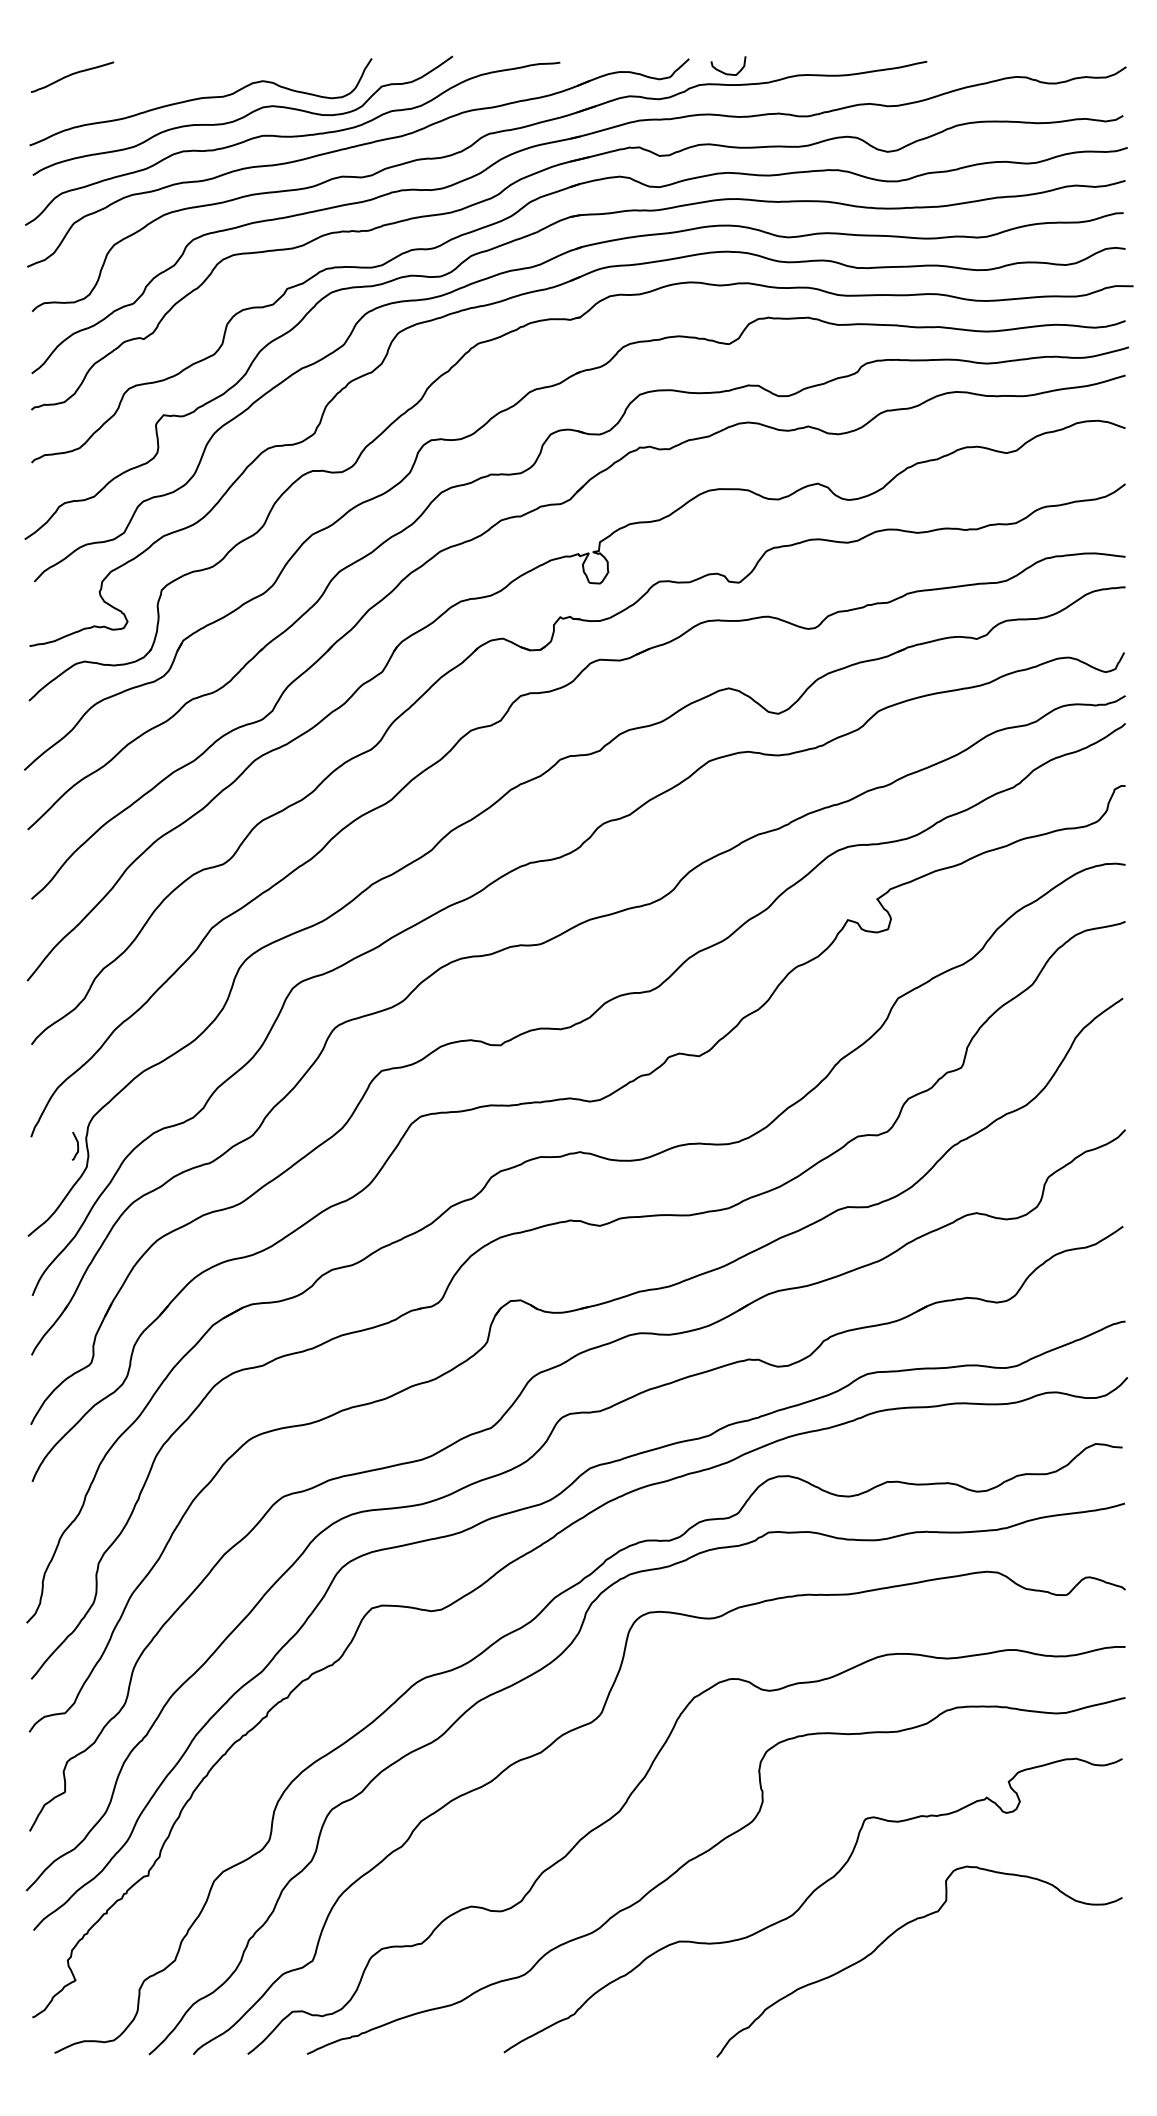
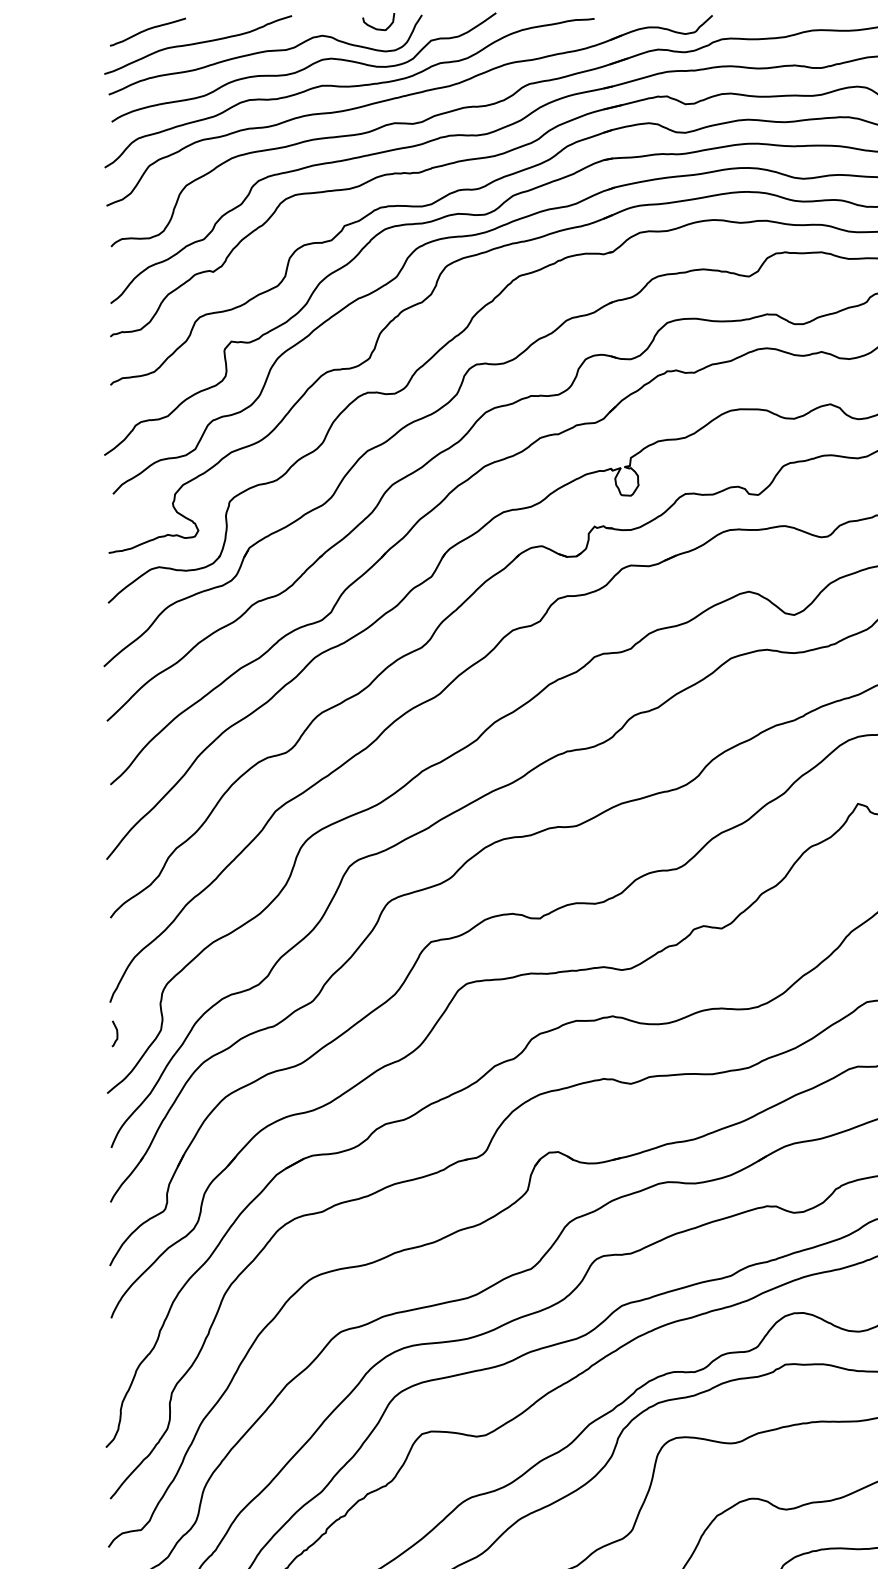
curve: (725, 72) -> (375, 27), moved
curve: (126, 90) -> (197, 44), added
curve: (77, 1145) -> (116, 1033), moved

